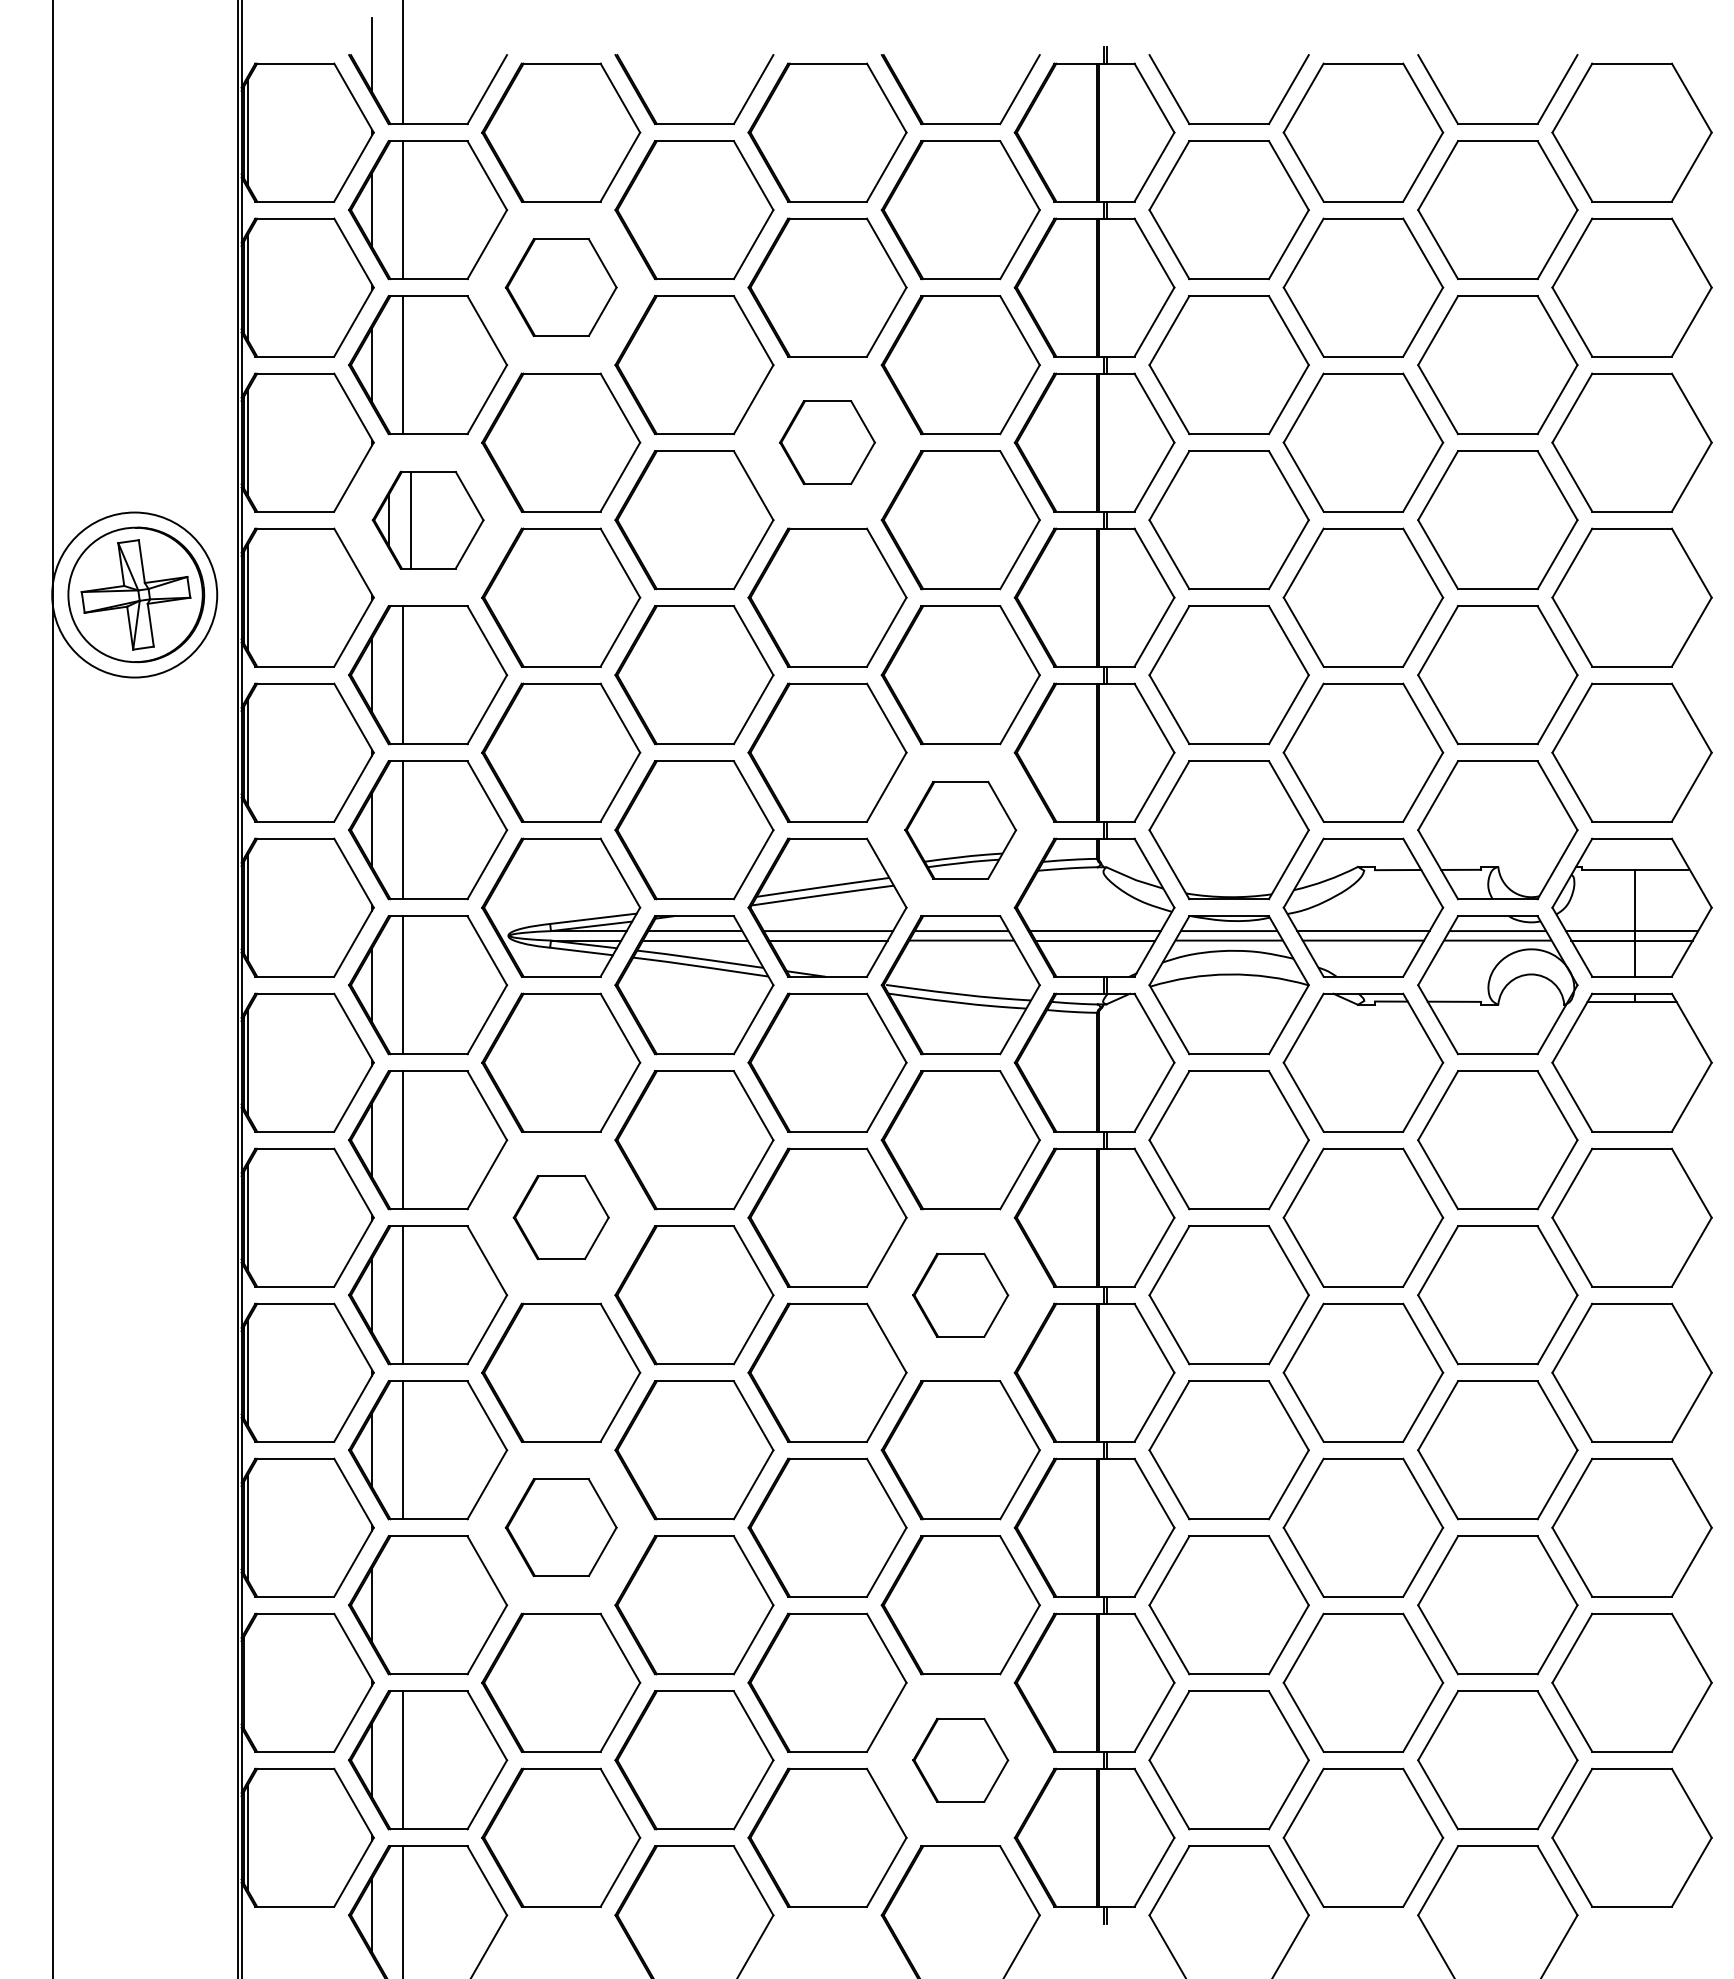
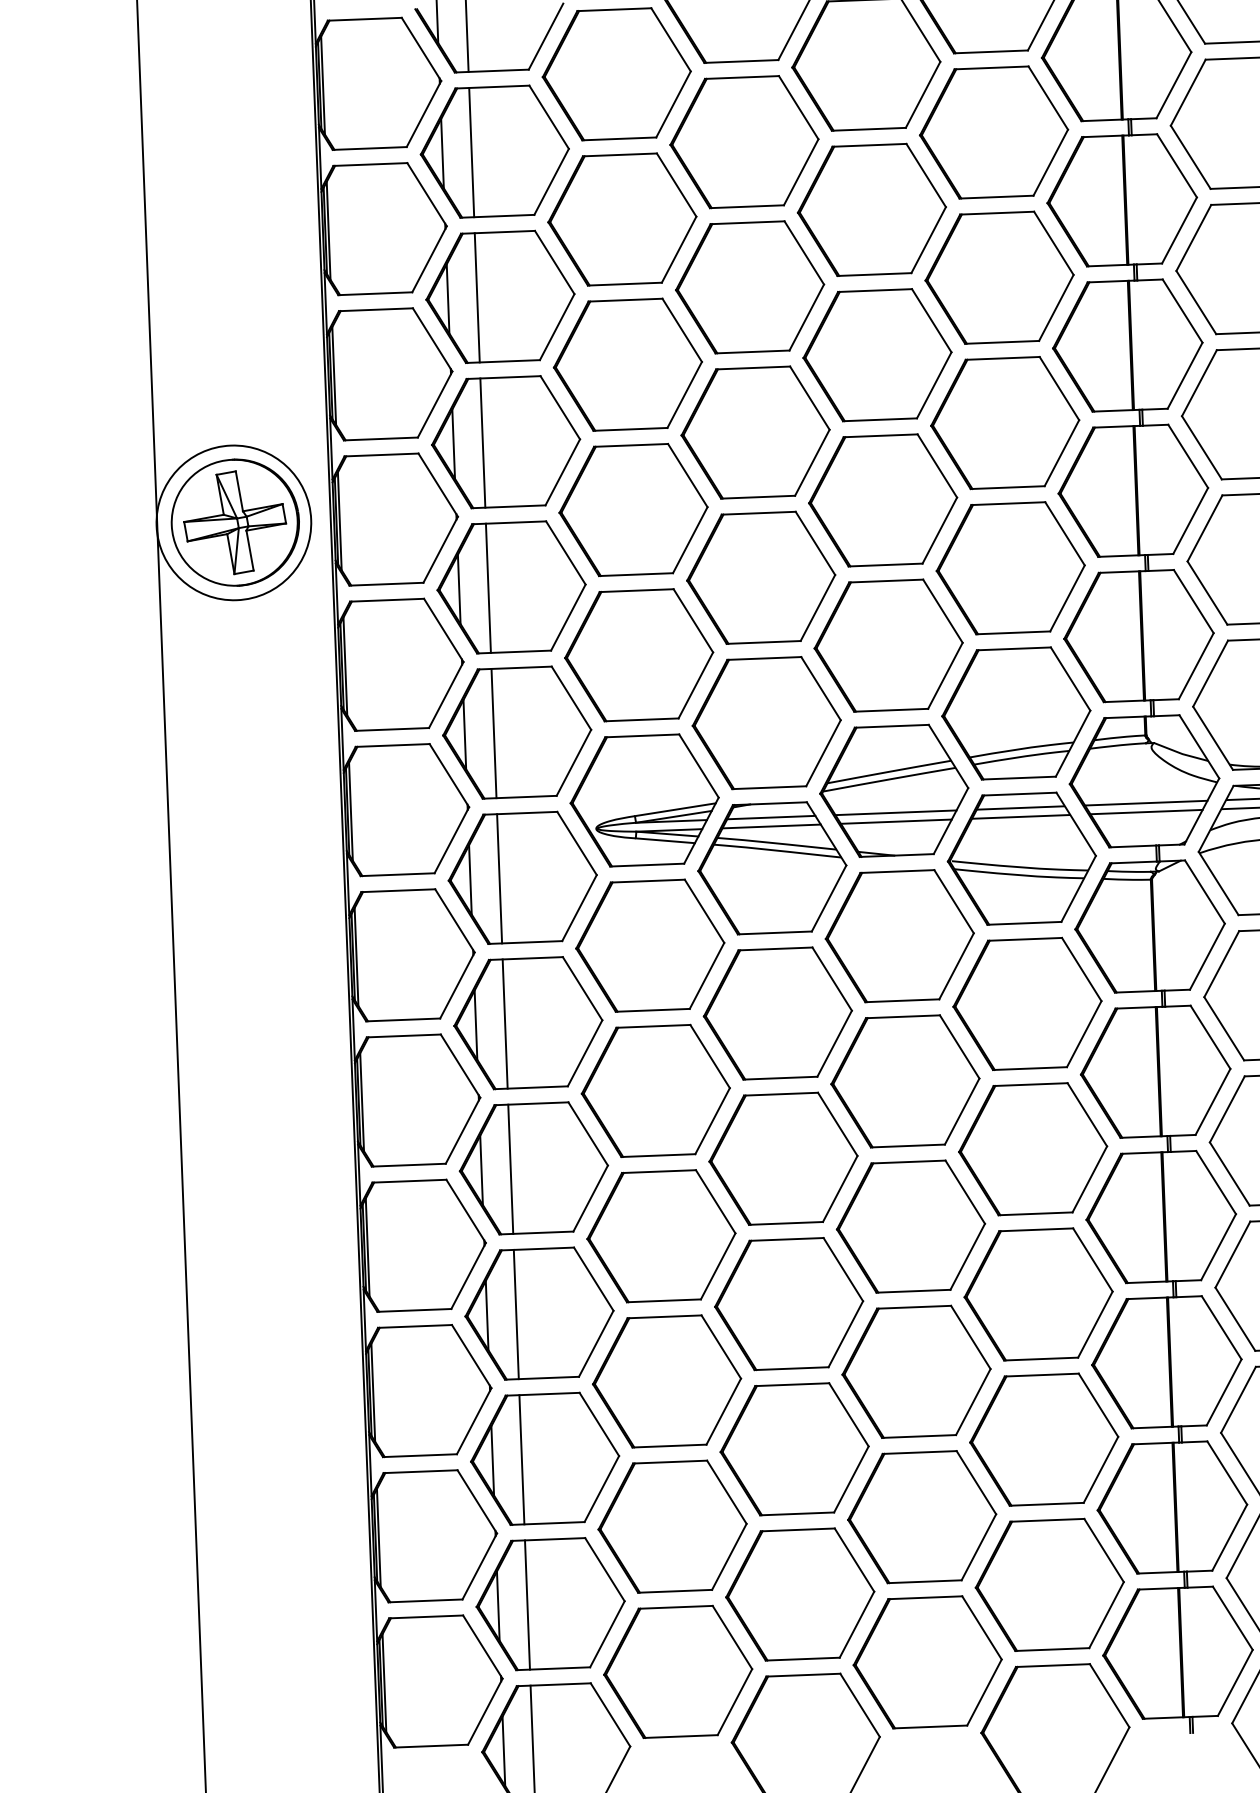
part: (561, 287) -> (622, 219), size x1.43
part: (827, 442) -> (877, 355), size x1.67
part: (428, 520) -> (506, 442), size x1.43
part: (960, 830) -> (1016, 713), size x1.43
part: (561, 1217) -> (656, 1090), size x1.67
part: (960, 1295) -> (1032, 1149), size x1.67
part: (561, 1527) -> (667, 1381), size x1.43
line: (403, 1605) -> (522, 1459), added
line: (247, 1682) -> (378, 1537), added
part: (960, 1760) -> (1049, 1585), size x1.67

